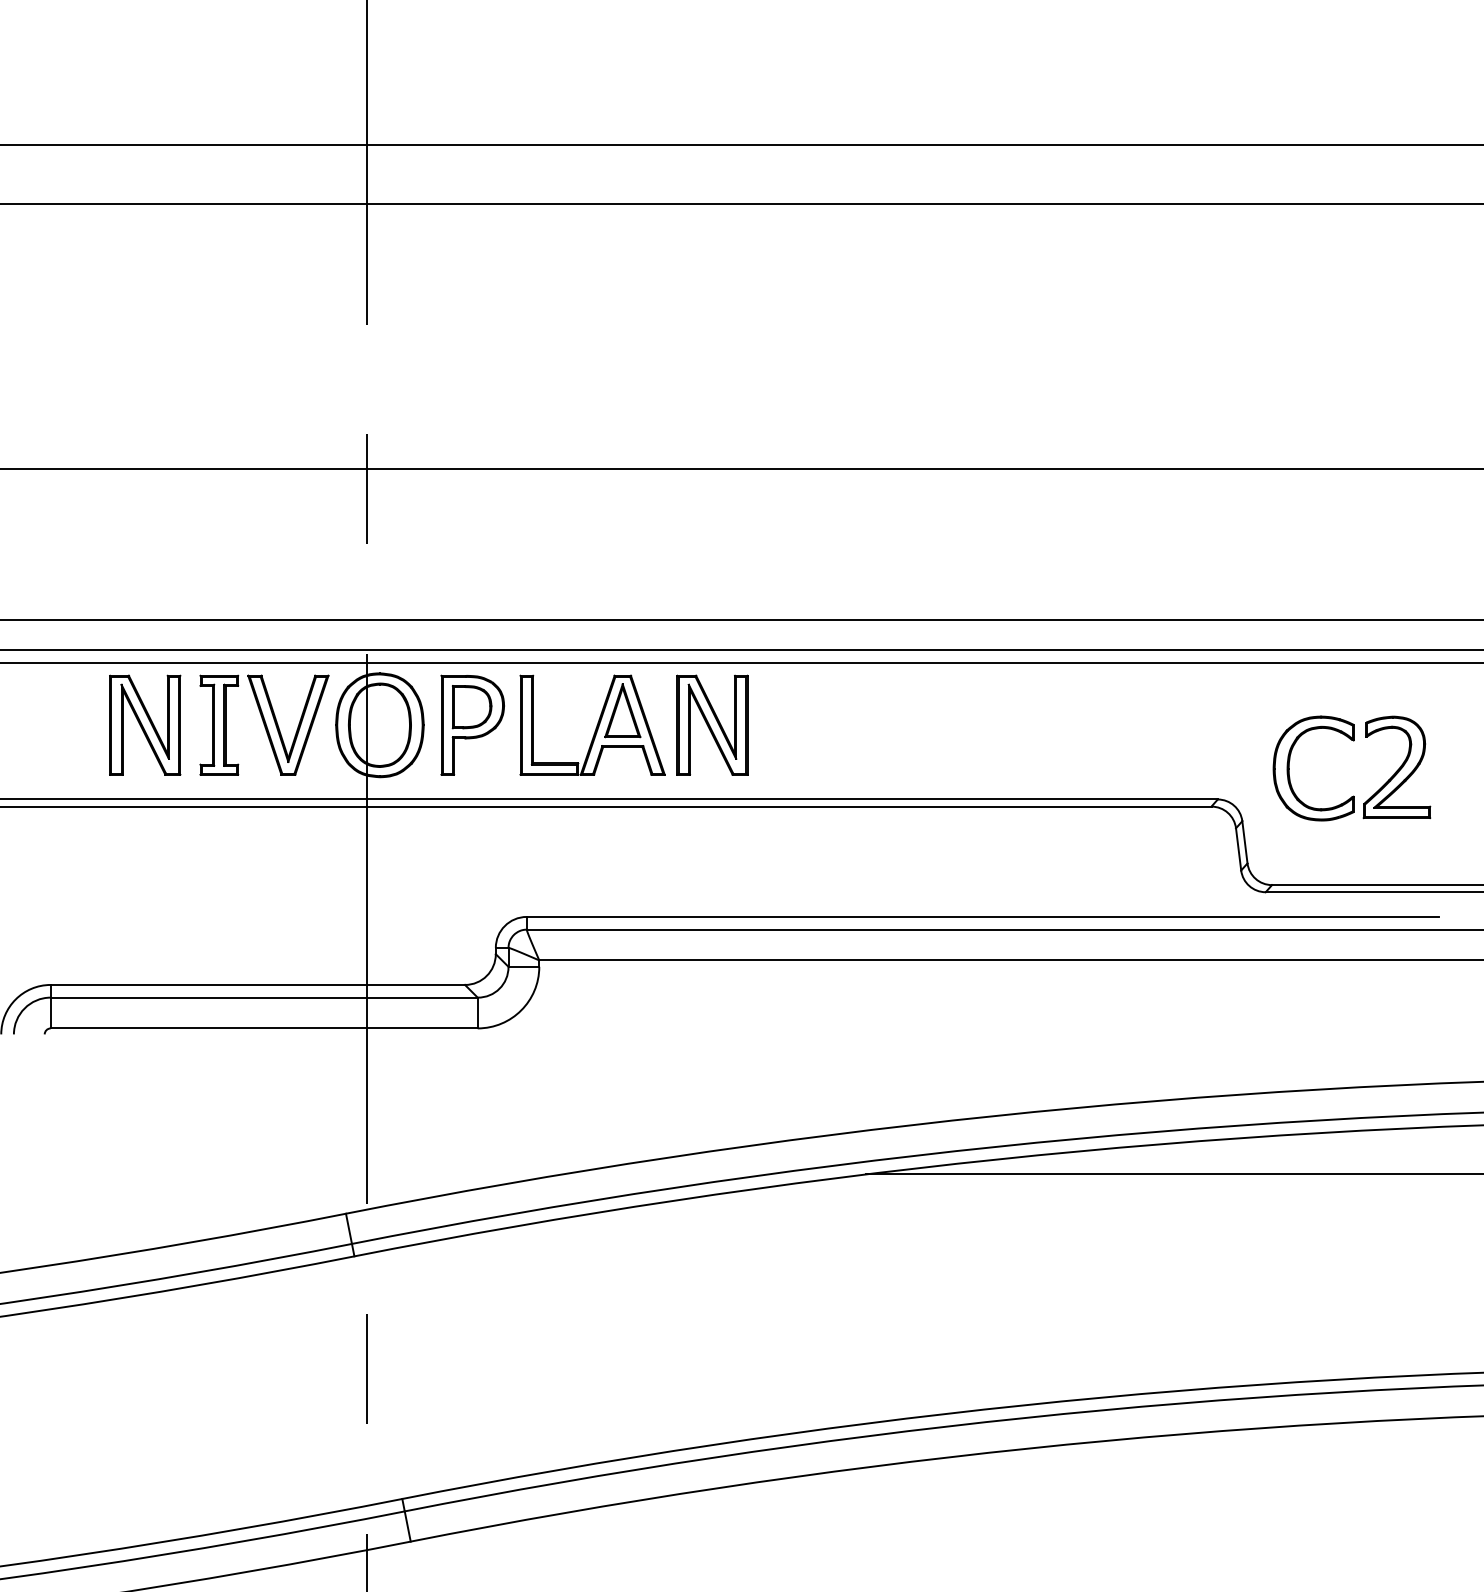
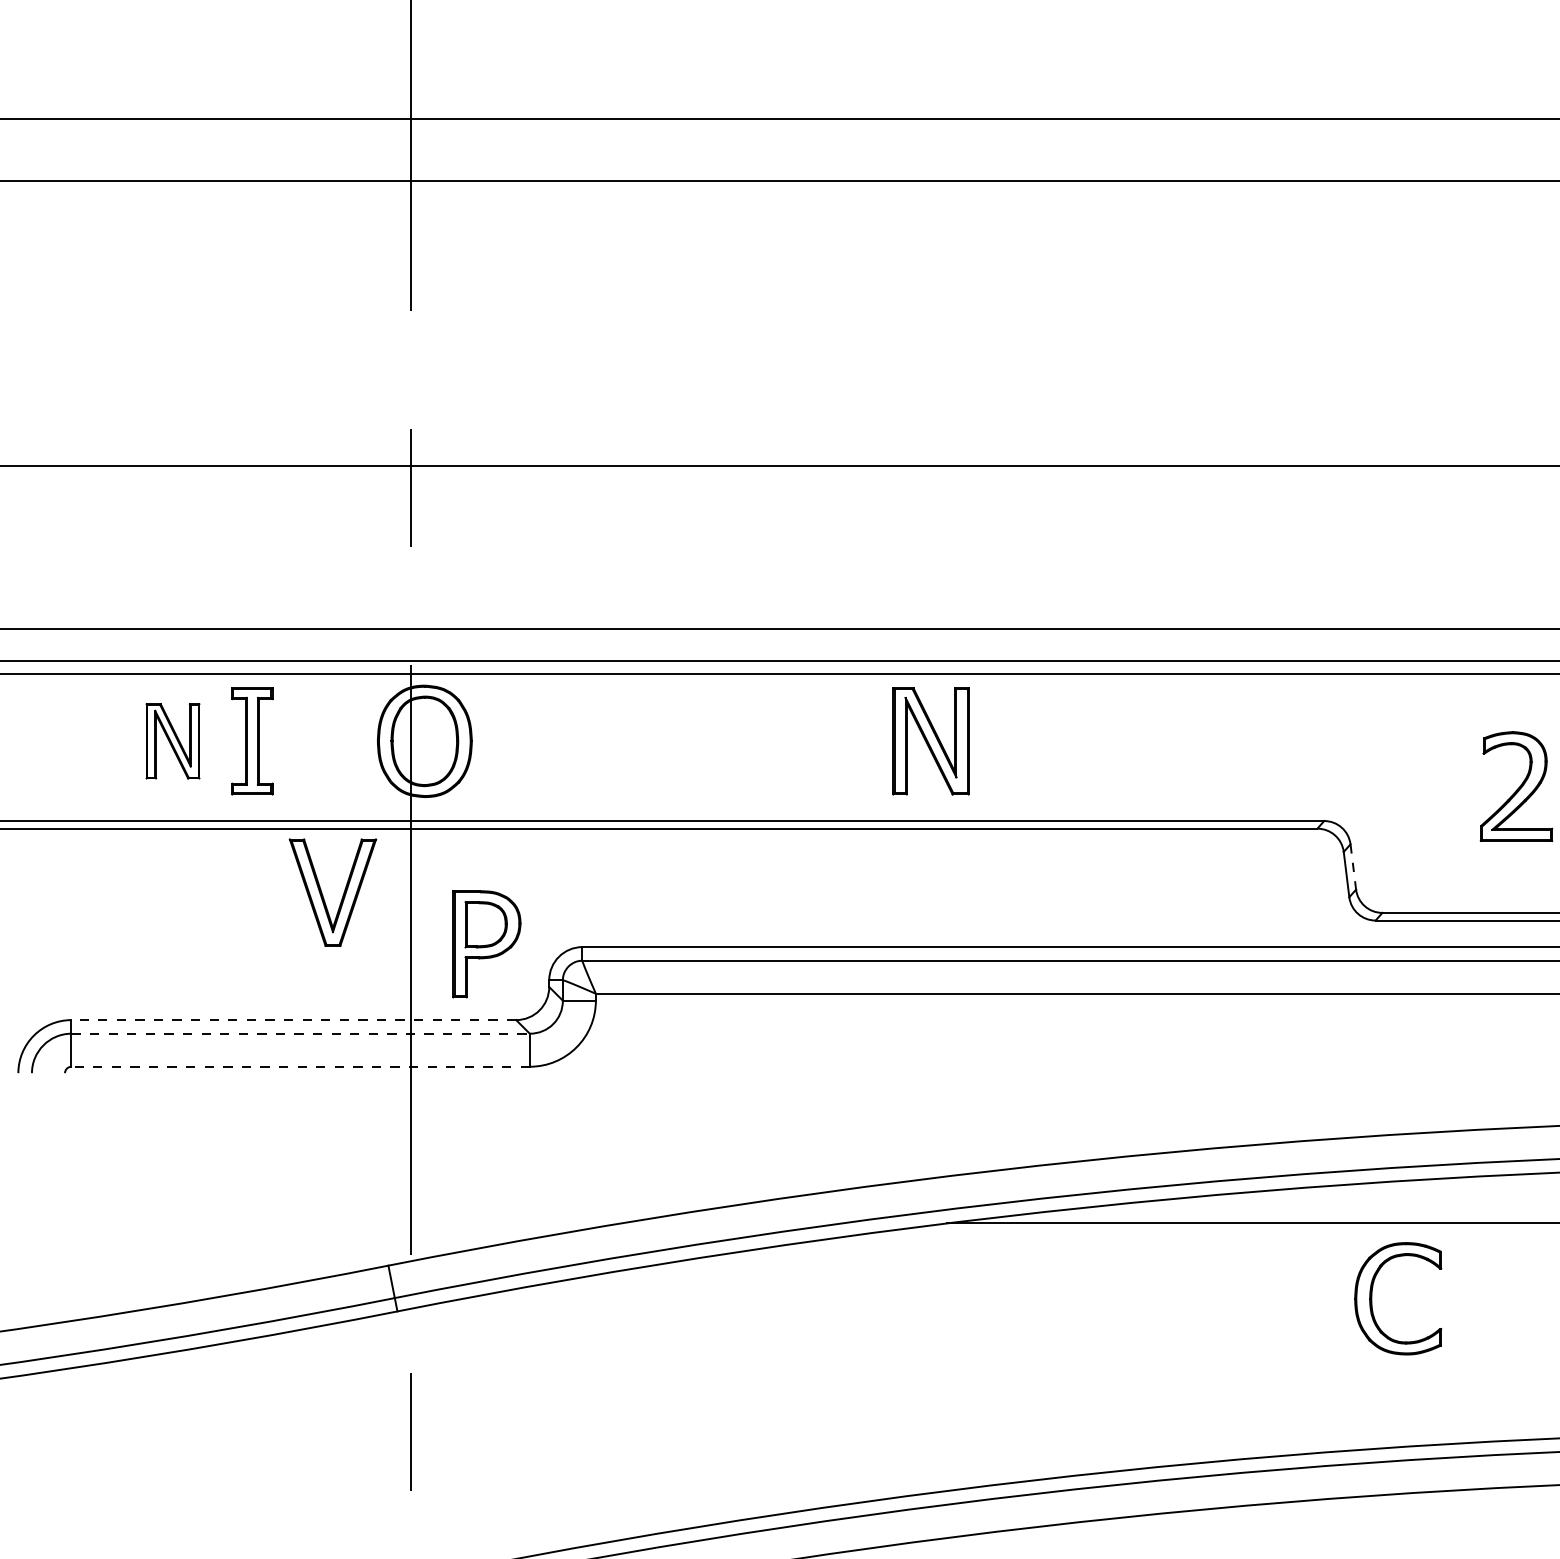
part: (145, 724) -> (173, 740), size x0.7
part: (472, 724) -> (486, 943), moved
part: (592, 724) -> (653, 740), removed
part: (712, 724) -> (931, 740), moved
part: (297, 726) -> (342, 894), moved
part: (1289, 768) -> (1372, 1298), moved
line: (1244, 842) -> (1352, 867), solid -> dashed
line: (257, 984) -> (293, 1019), solid -> dashed
line: (264, 997) -> (300, 1033), solid -> dashed
line: (263, 1028) -> (299, 1066), solid -> dashed

